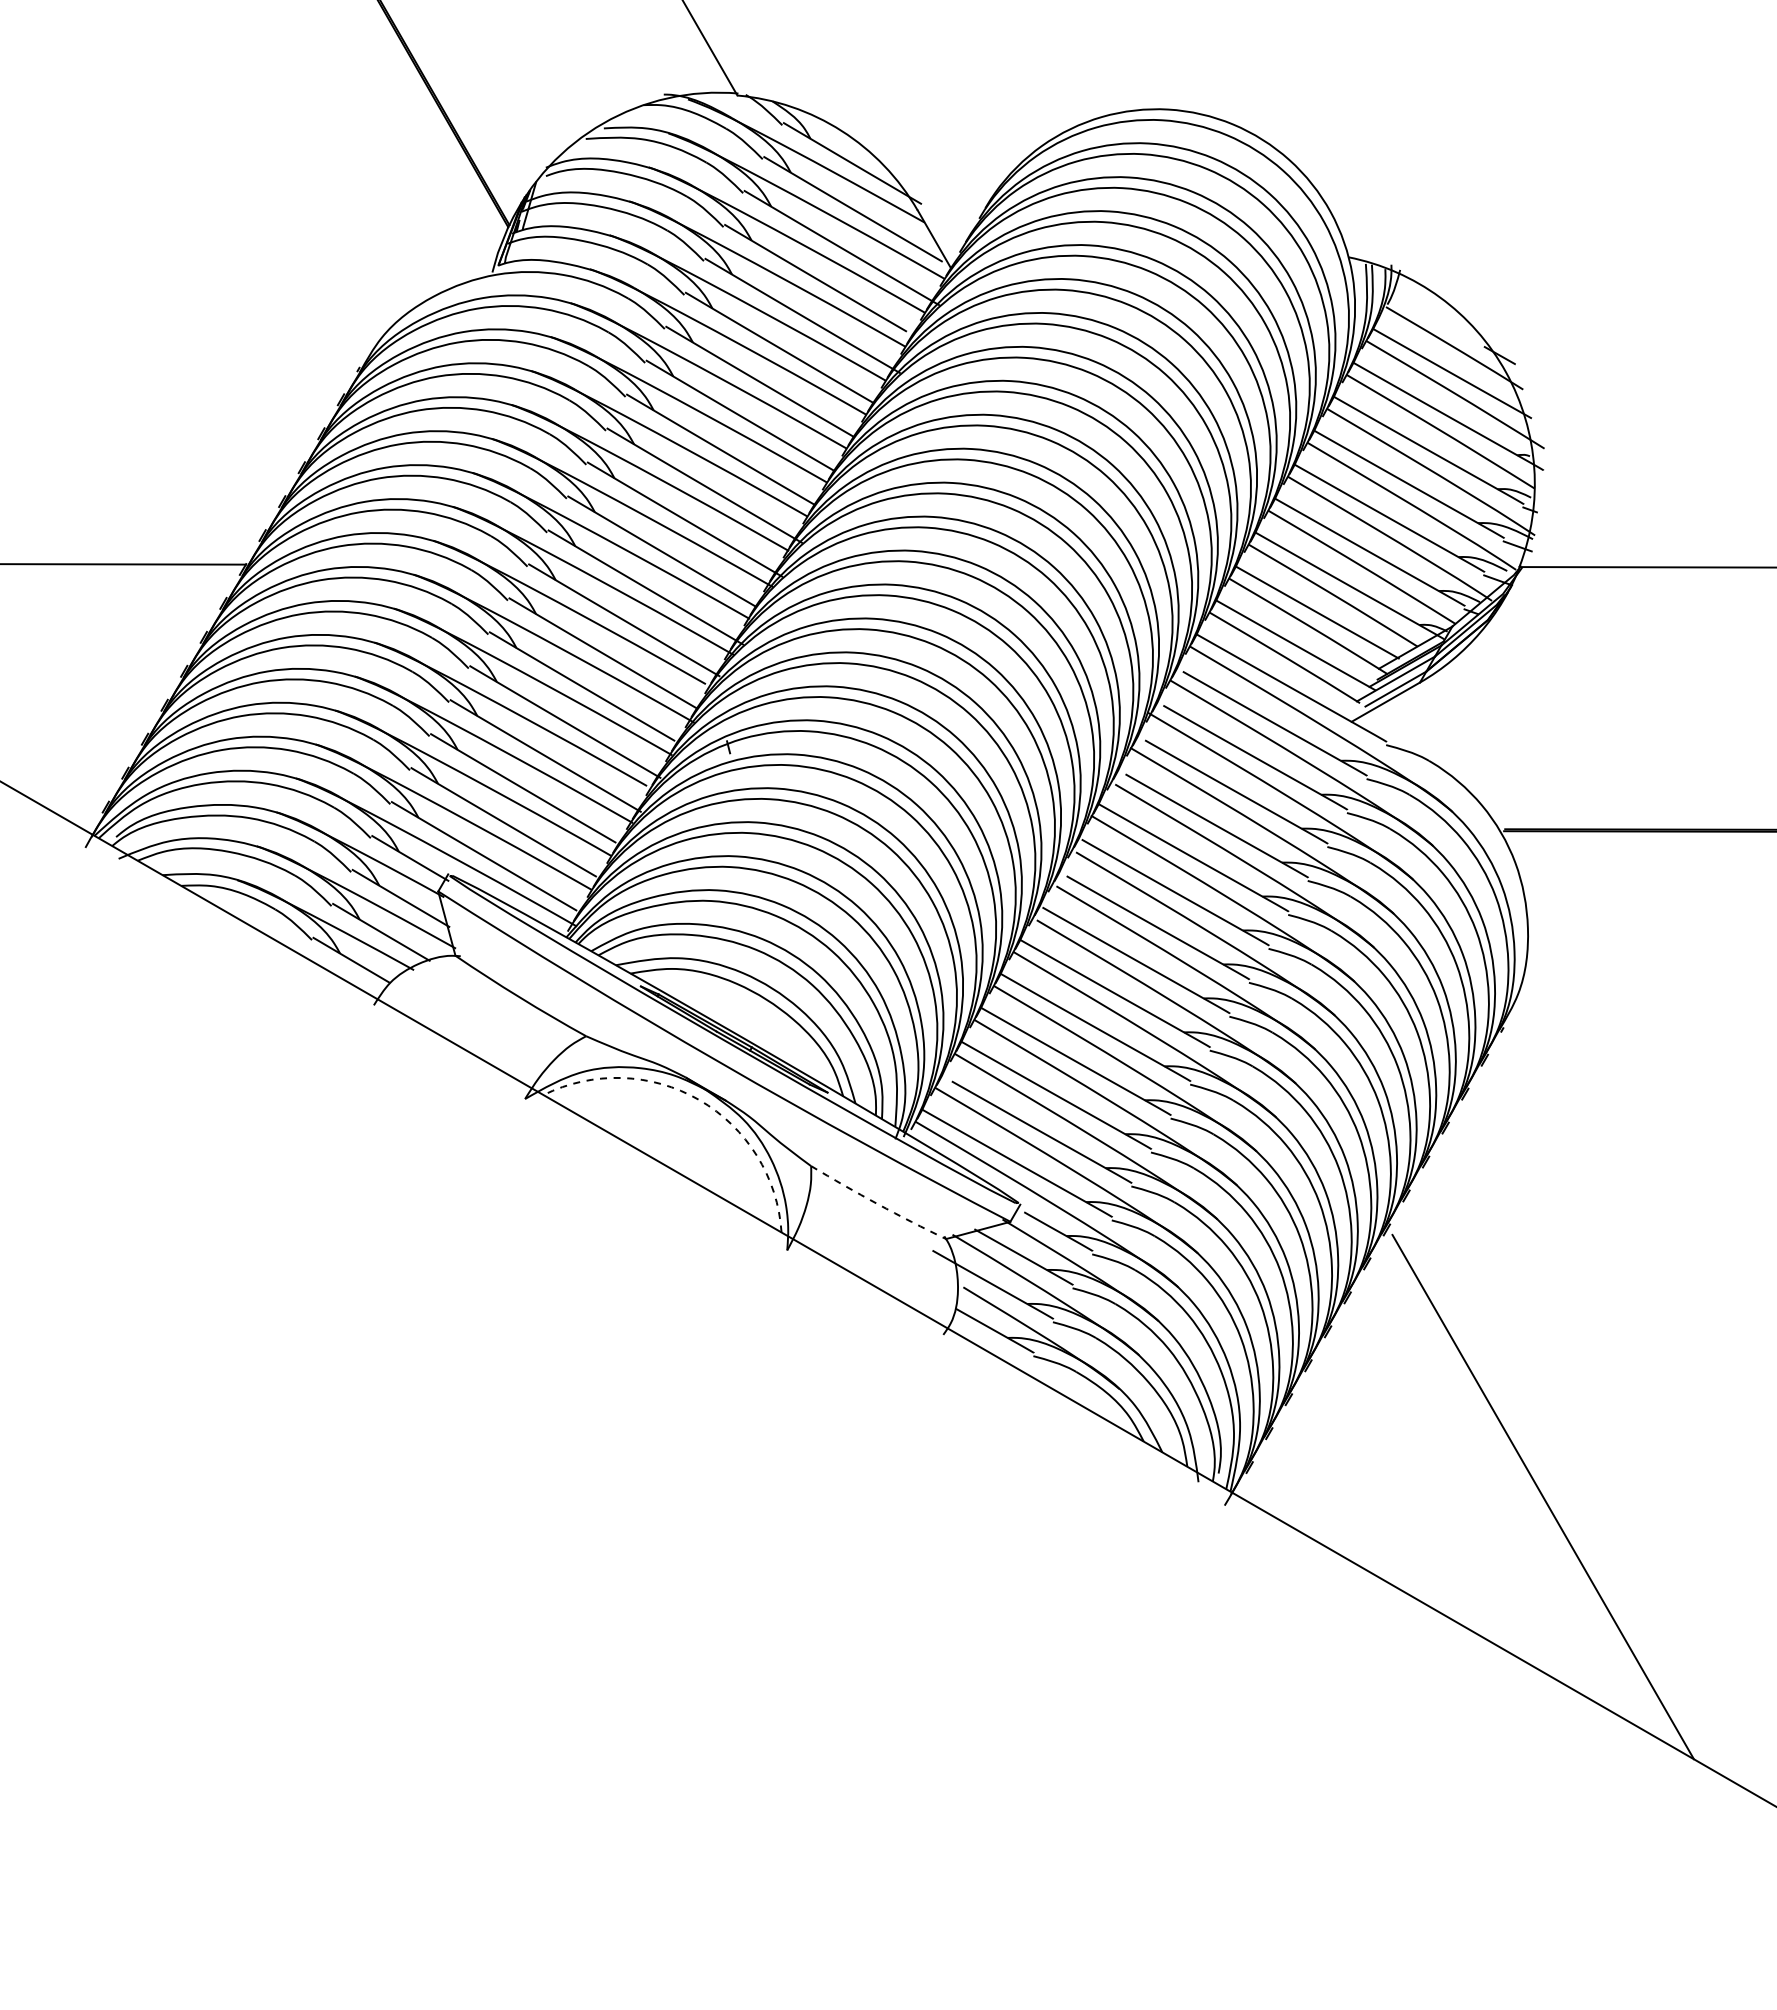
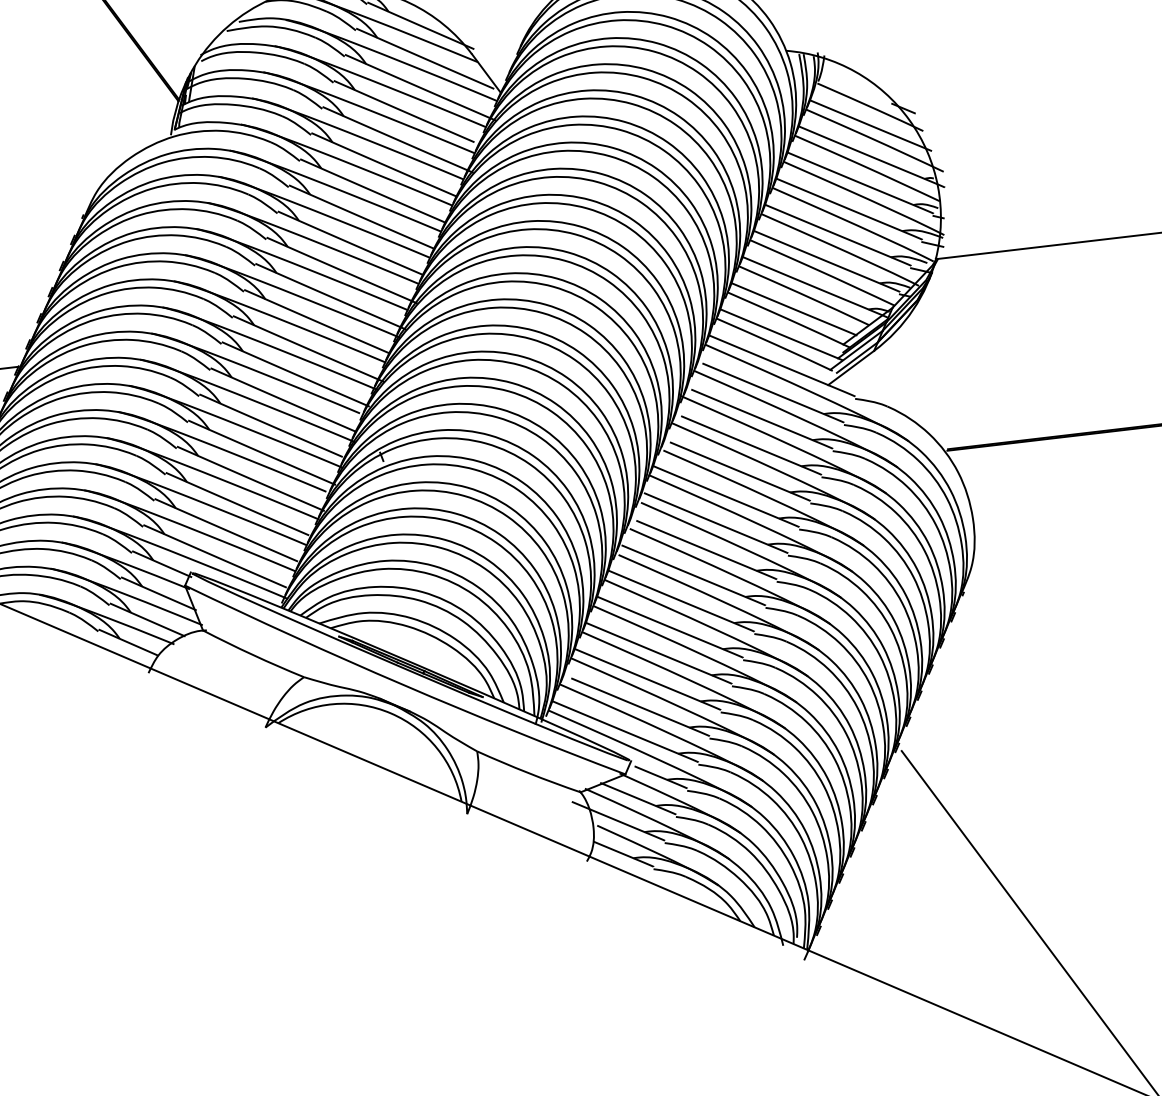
arc: (699, 1100) -> (391, 713), dashed -> solid
arc: (877, 1204) -> (528, 773), dashed -> solid

